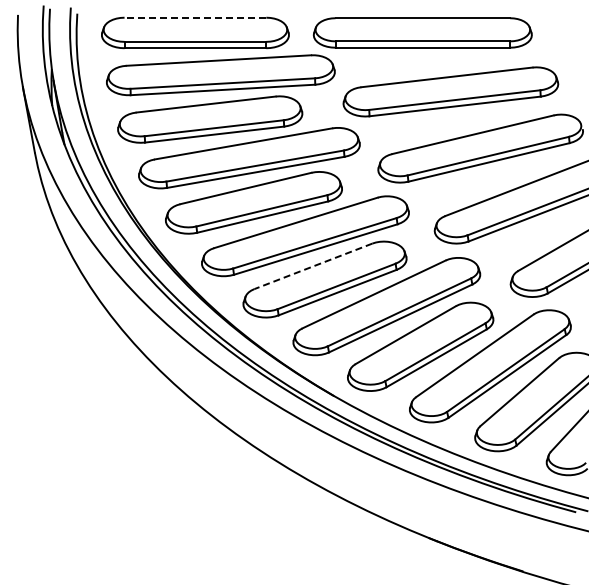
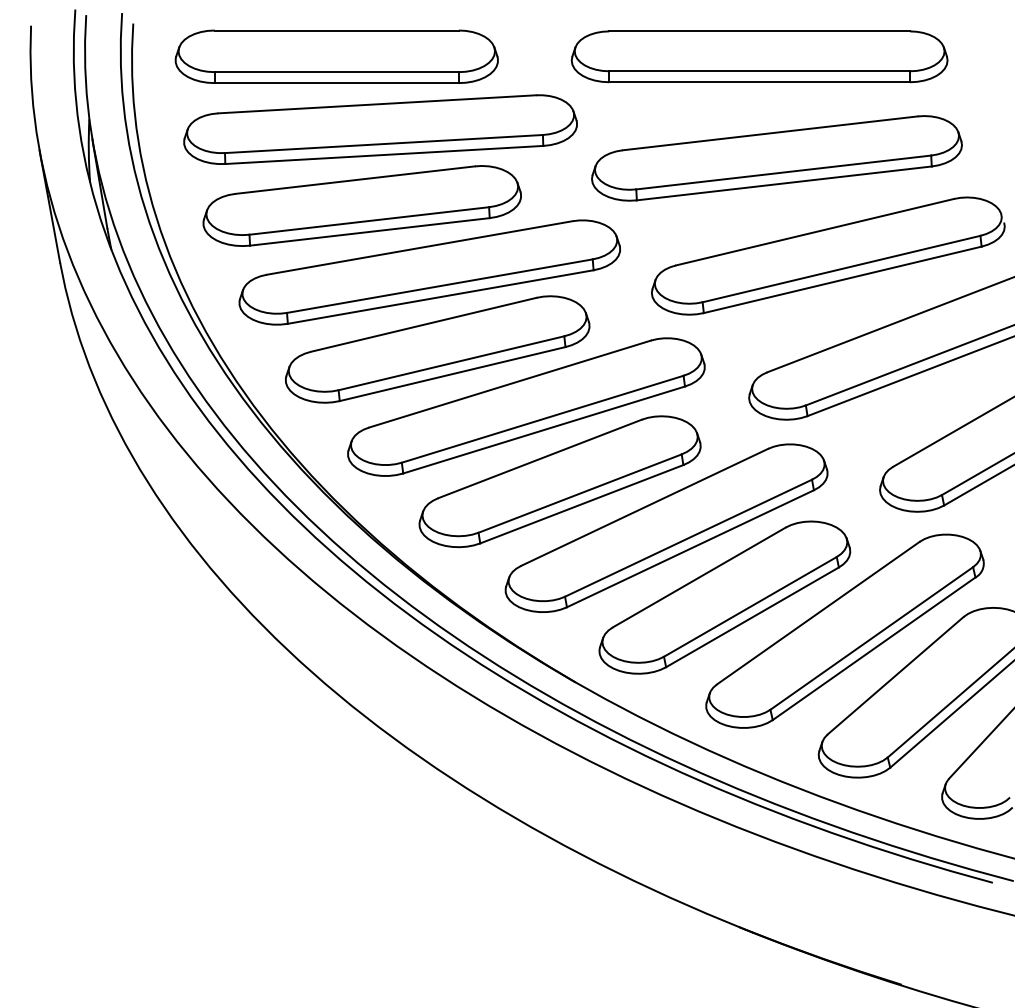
line: (195, 17) -> (336, 30), dashed -> solid
part: (422, 32) -> (759, 55), moved
line: (312, 266) -> (538, 459), dashed -> solid

